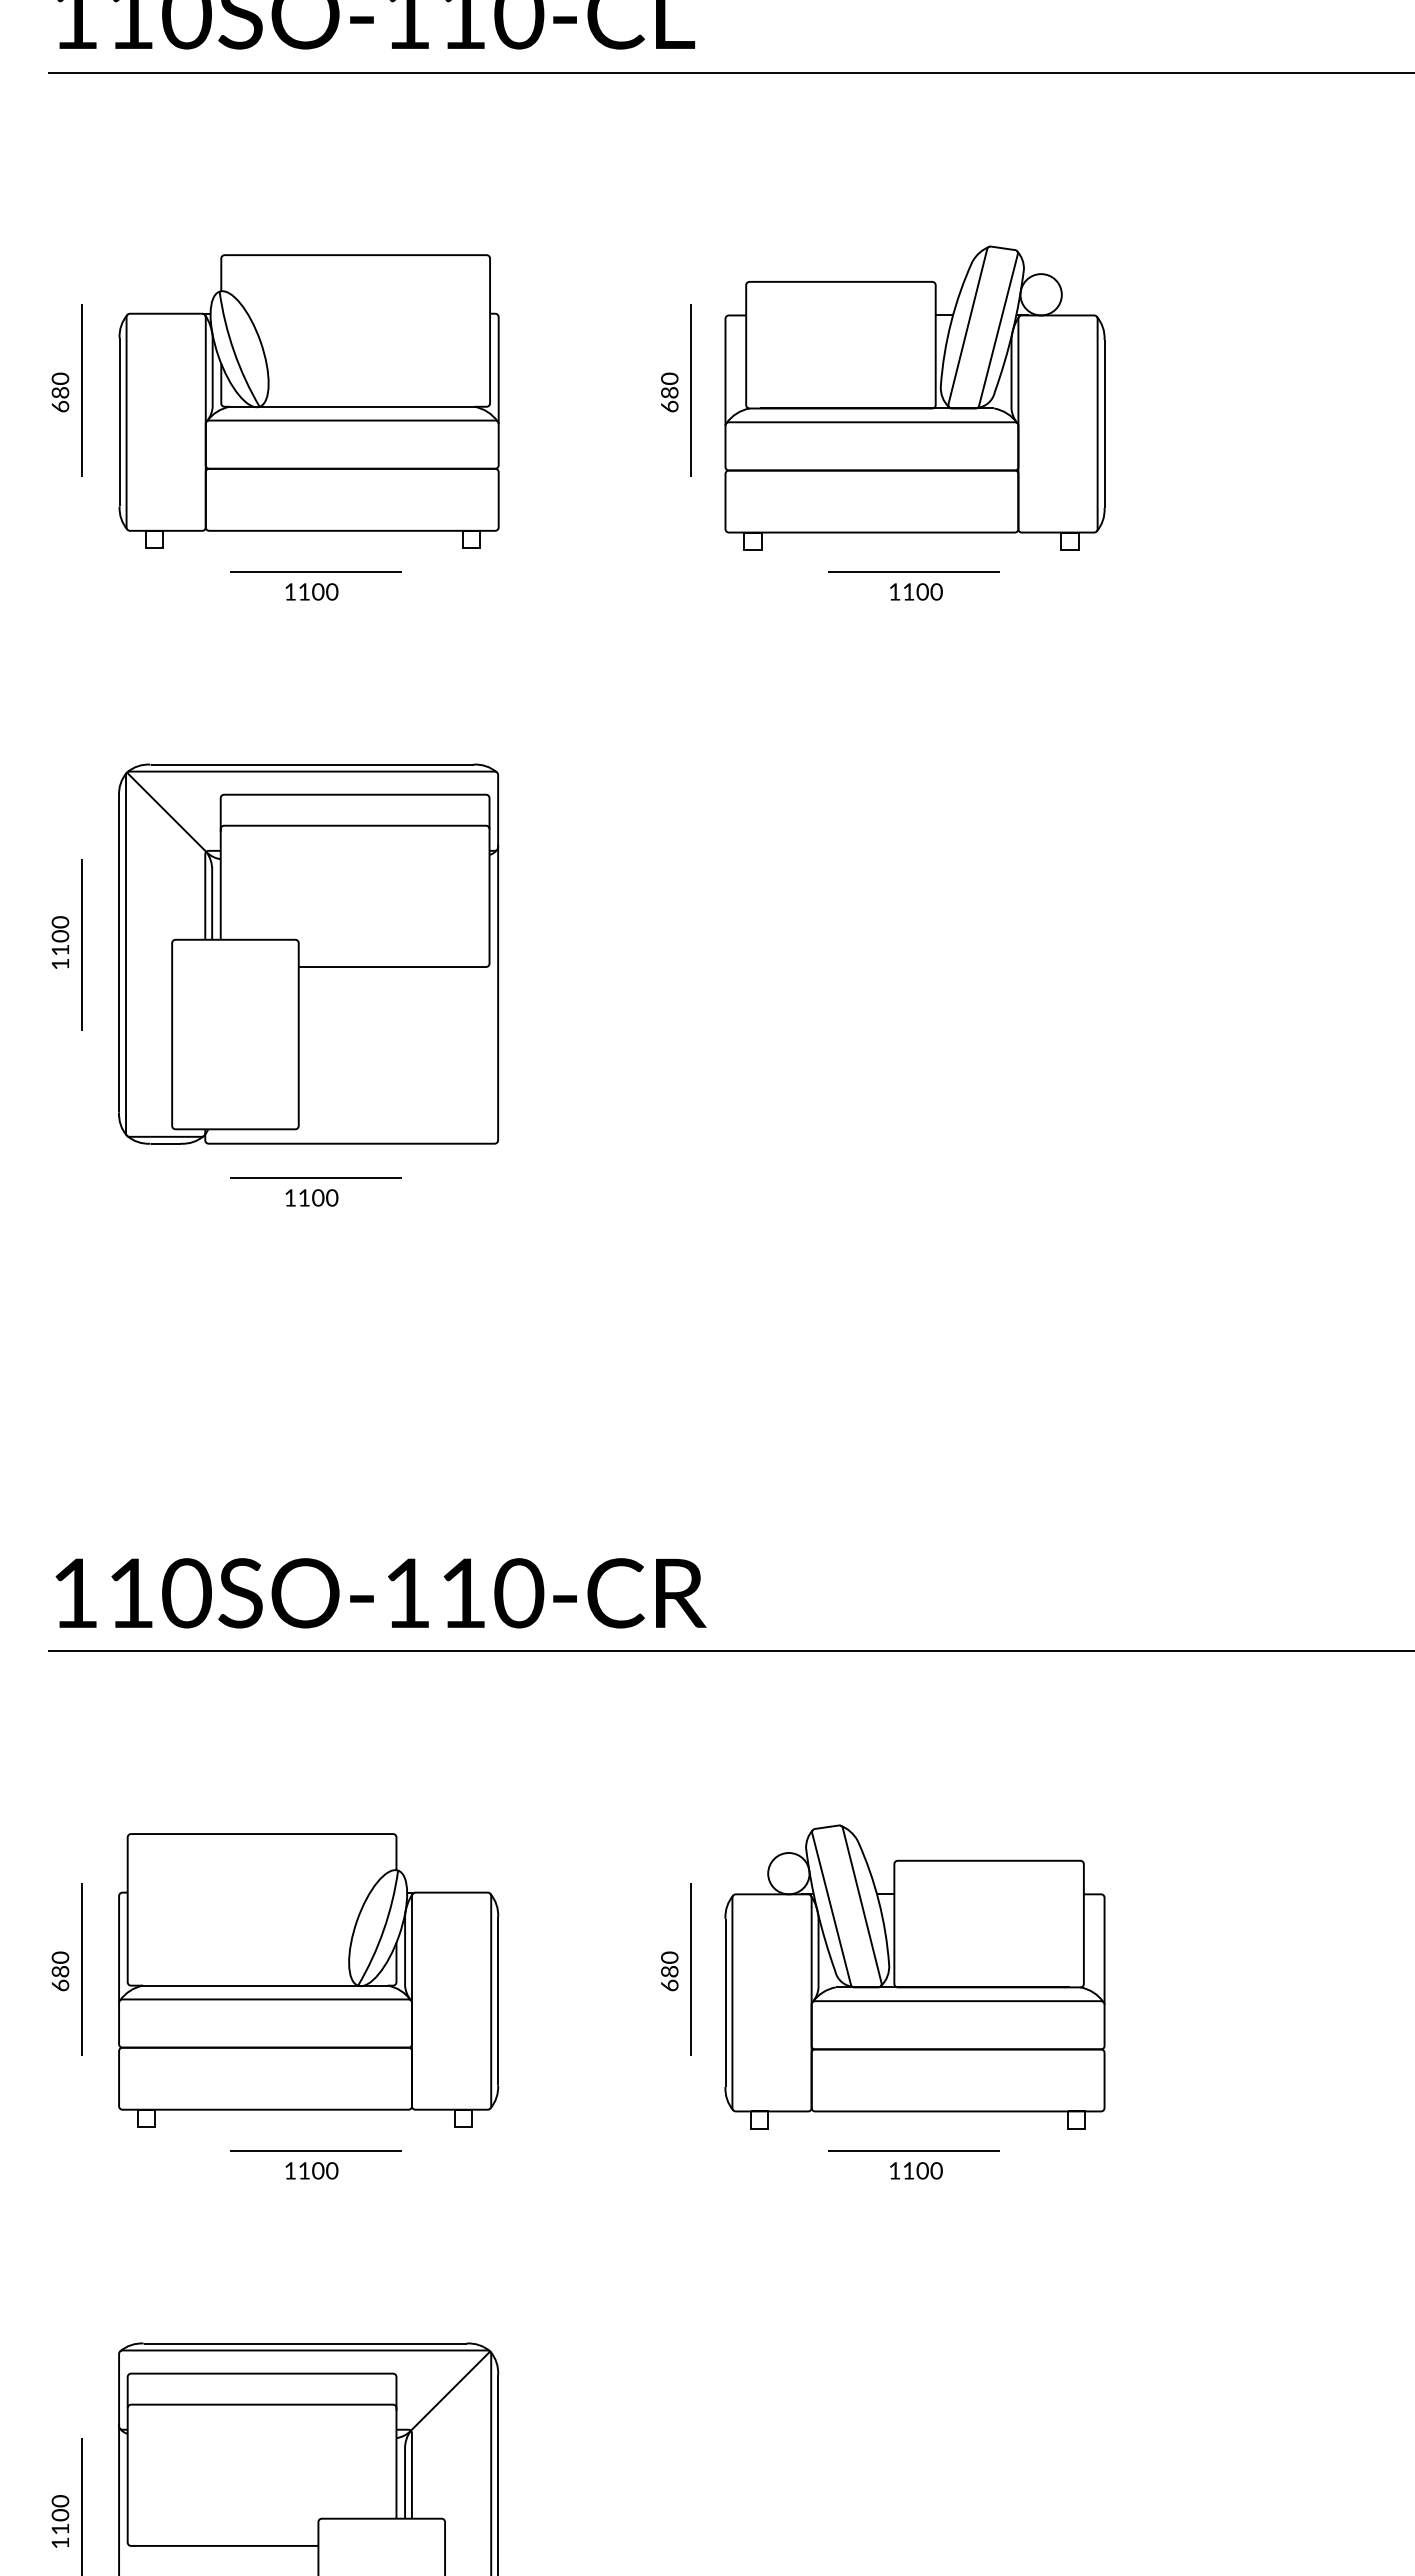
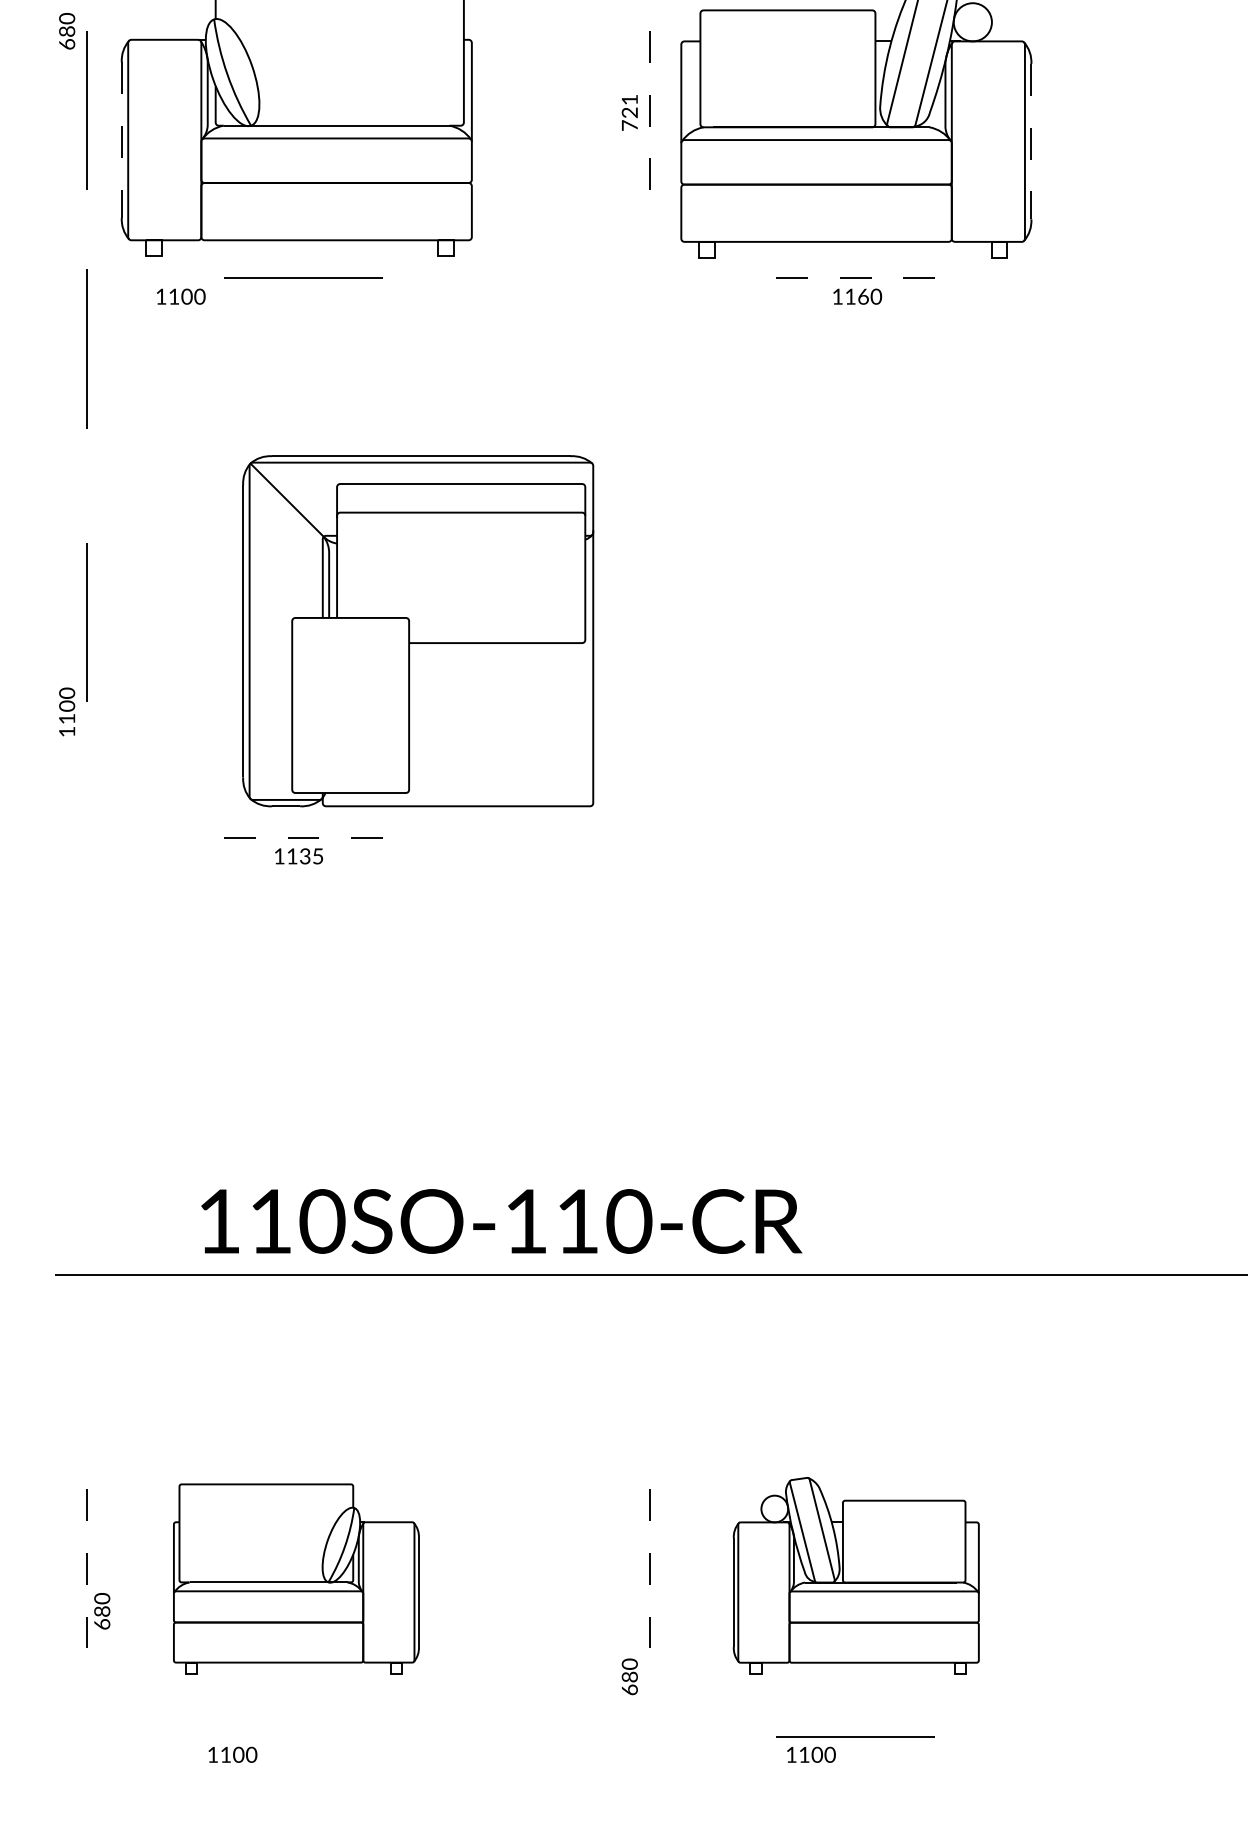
line: (691, 390) -> (649, 110), solid -> dashed
text: (60, 392) -> (67, 31), moved
text: (669, 392) -> (629, 112), 680 -> 721
line: (119, 422) -> (121, 140), solid -> dashed
line: (1104, 424) -> (1031, 142), solid -> dashed
line: (914, 572) -> (855, 278), solid -> dashed
text: (311, 591) -> (180, 296), moved
text: (922, 591) -> (863, 296), 1100 -> 1160
line: (81, 648) -> (86, 348), added
text: (60, 942) -> (67, 711), moved
part: (308, 953) -> (418, 630), moved
line: (316, 1178) -> (303, 838), solid -> dashed
text: (325, 1197) -> (311, 855), 1100 -> 1135
text: (380, 1593) -> (501, 1221), moved
line: (81, 1968) -> (86, 1567), solid -> dashed
line: (691, 1968) -> (649, 1567), solid -> dashed
text: (60, 1971) -> (102, 1611), moved
text: (669, 1971) -> (629, 1676), moved
part: (914, 1976) -> (855, 1575), size x0.7
part: (308, 1980) -> (296, 1579), size x0.7
line: (315, 2150) -> (302, 1736), removed
text: (311, 2170) -> (232, 1754), moved
text: (916, 2170) -> (811, 1754), moved

